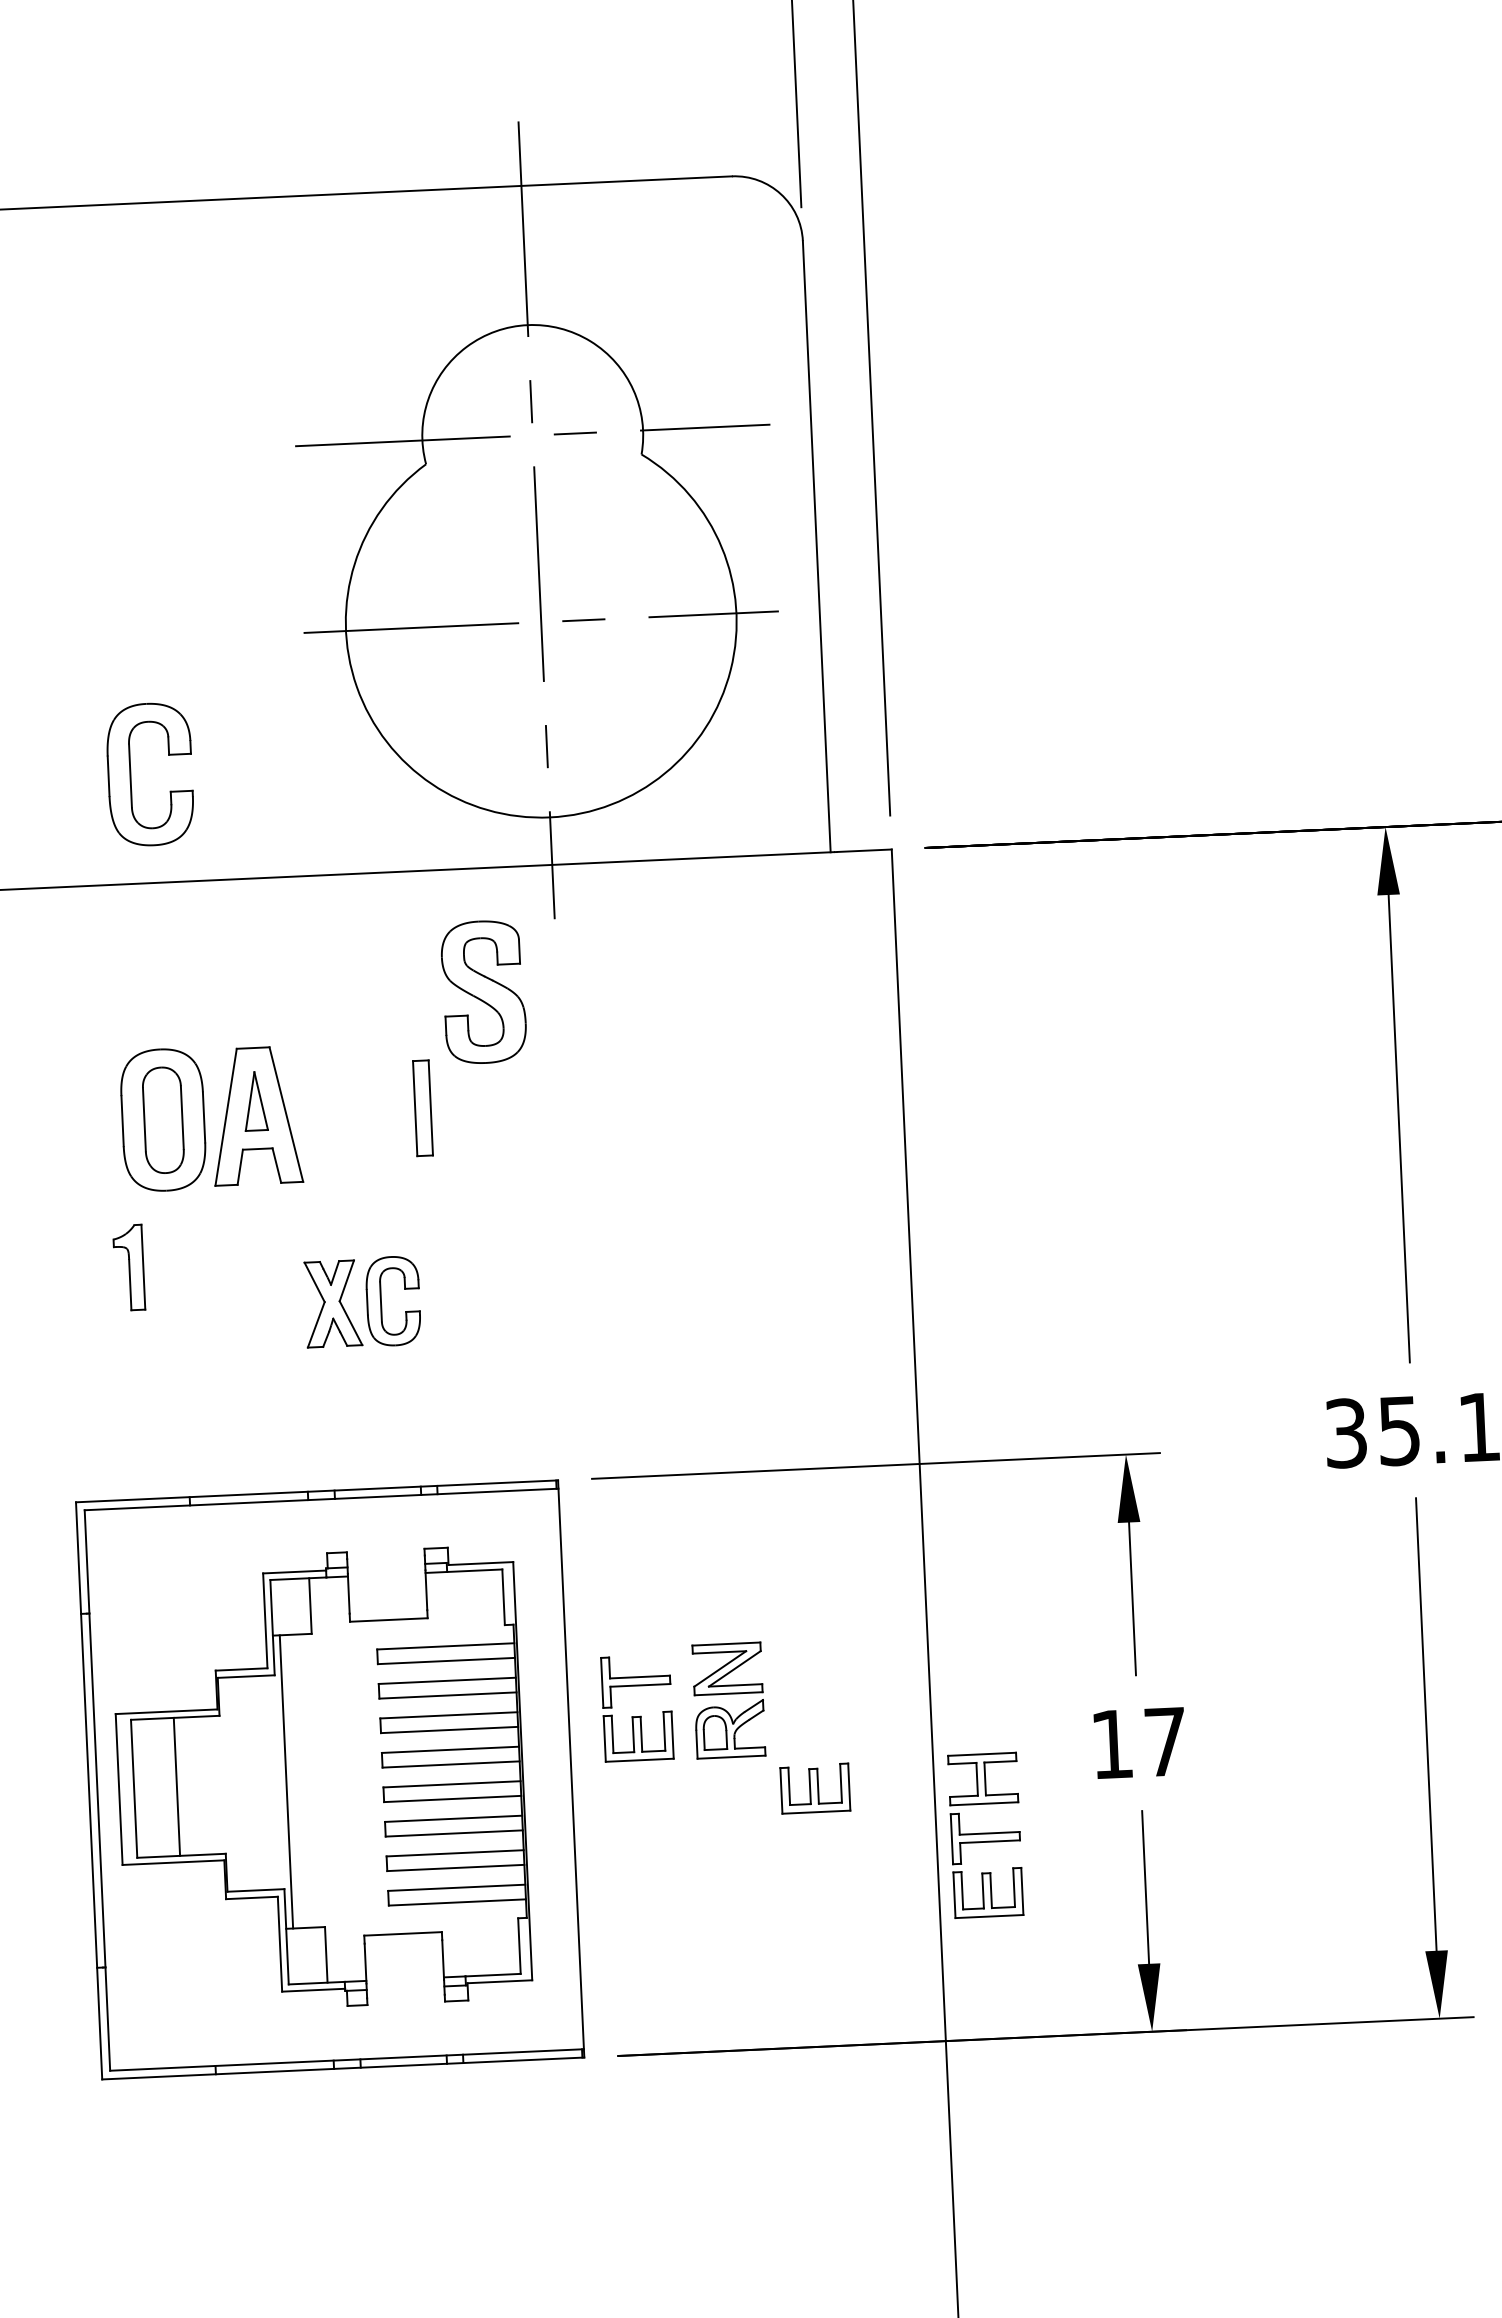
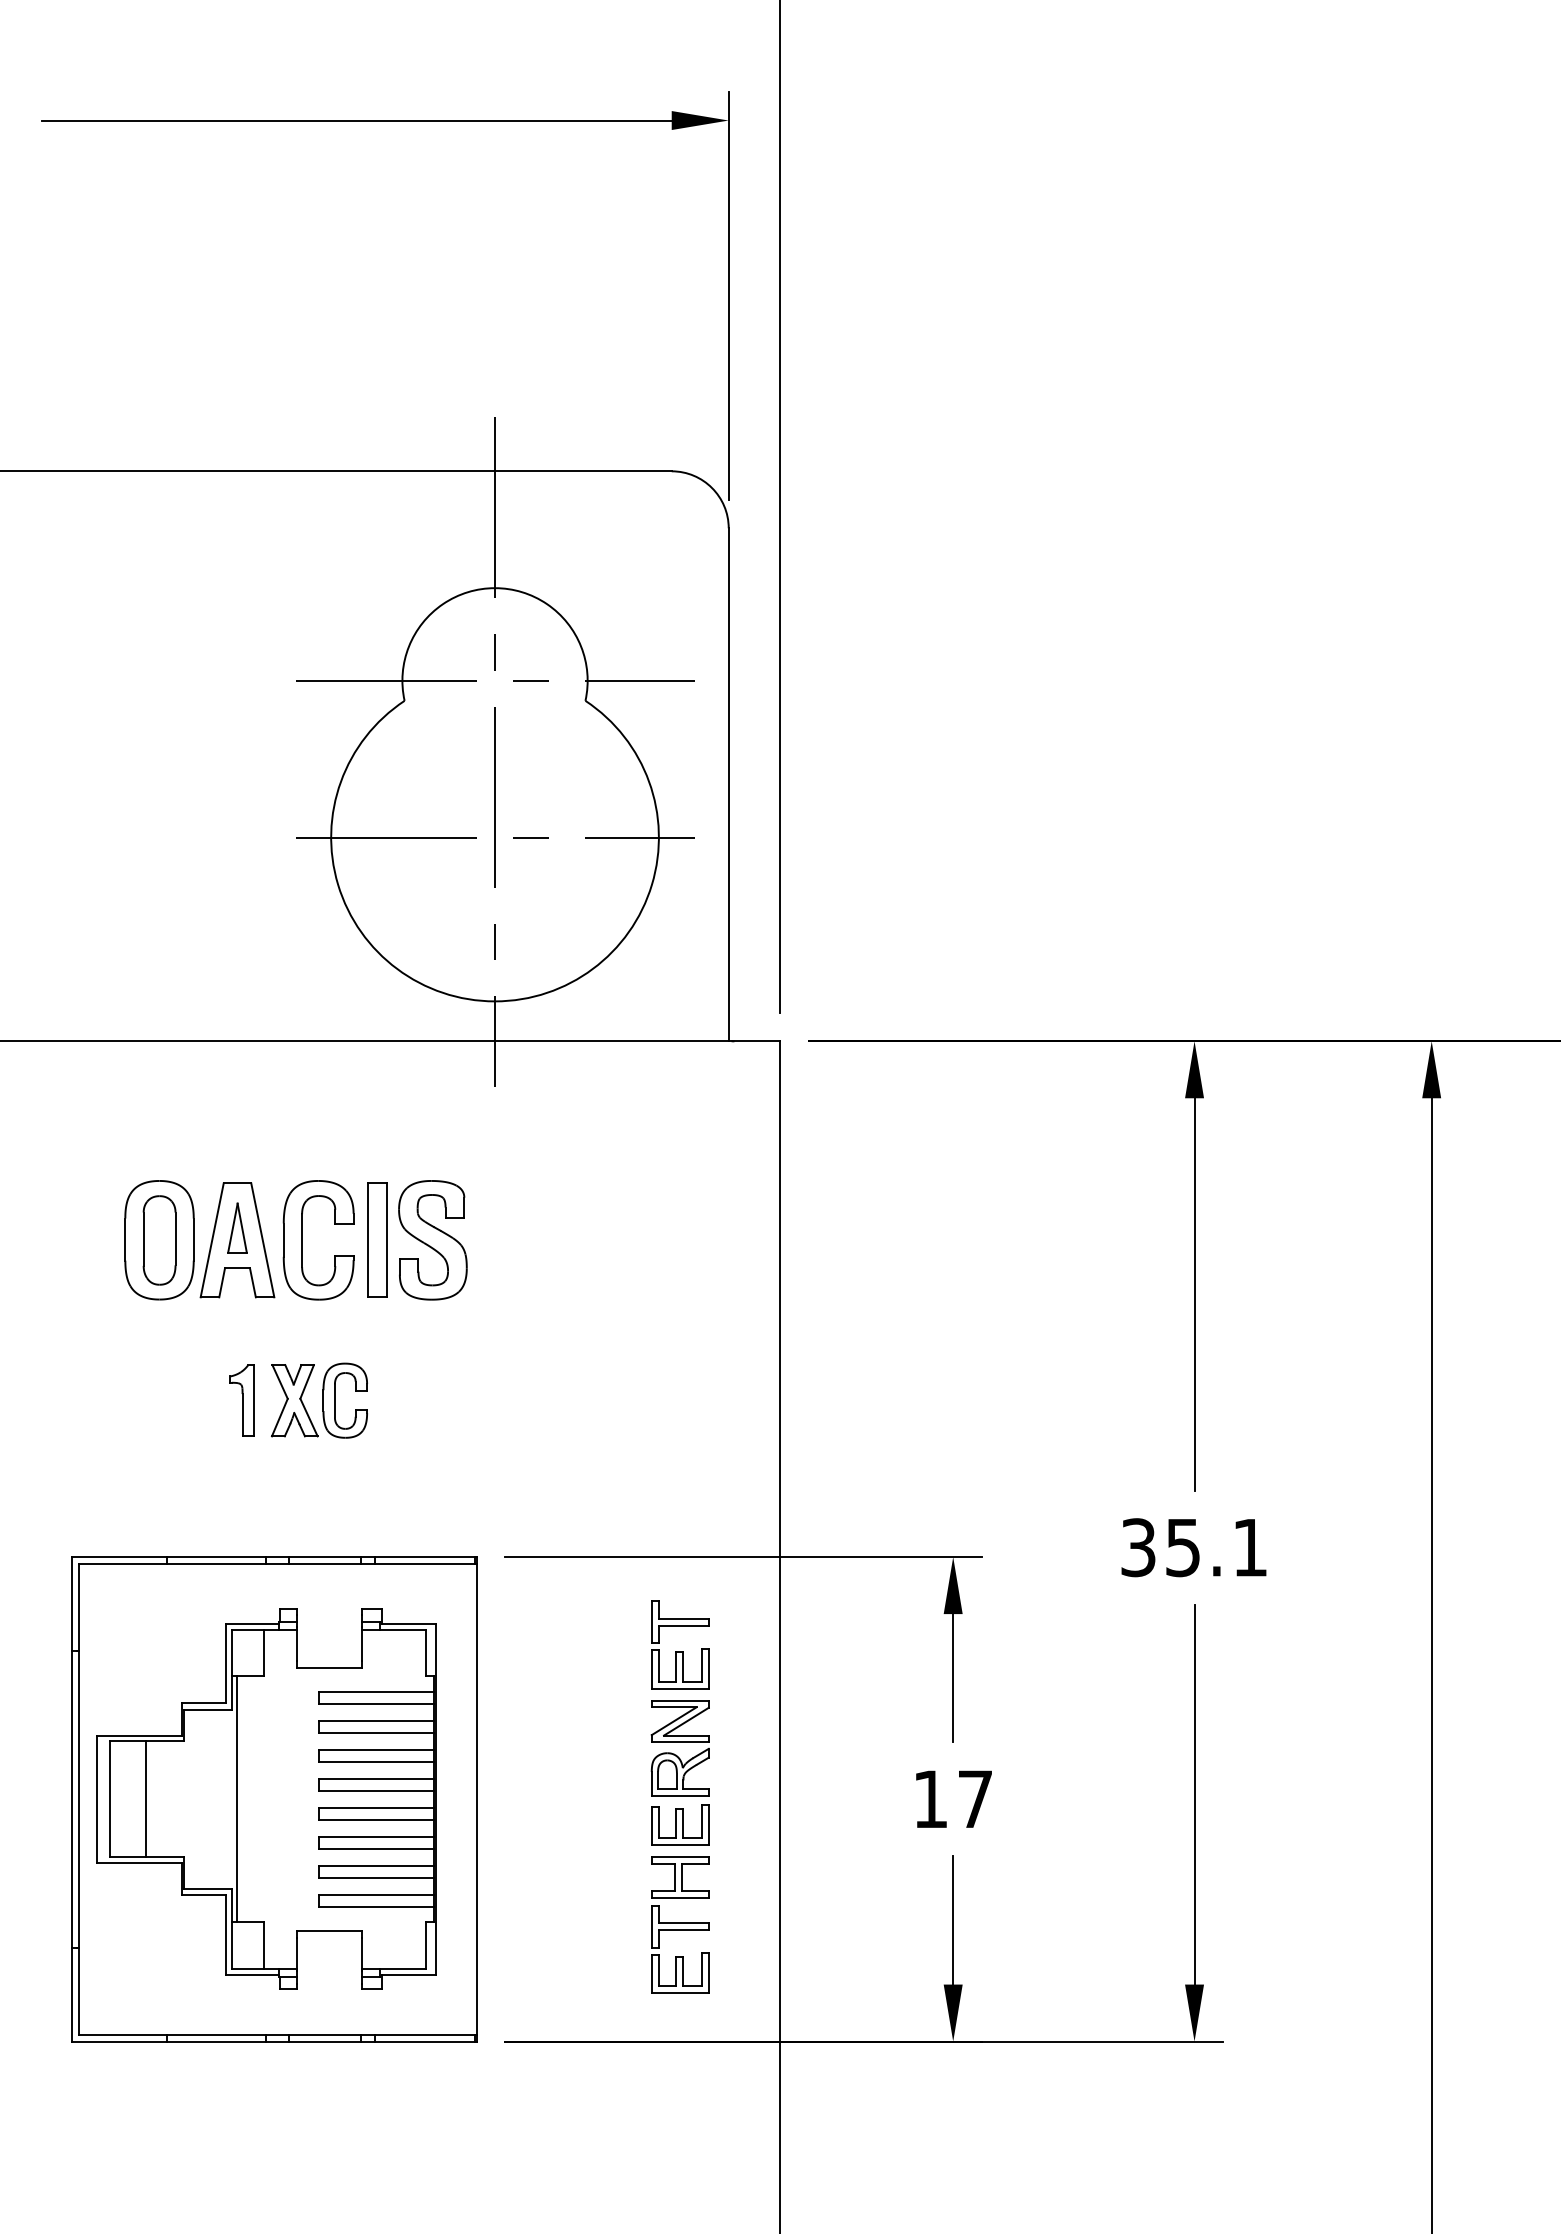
part: (130, 775) -> (302, 1240), moved
part: (483, 992) -> (432, 1240), moved
part: (422, 1107) -> (377, 1239), size x1.43
part: (128, 1267) -> (241, 1400), moved
part: (728, 1701) -> (679, 1748), moved
part: (638, 1715) -> (680, 1651), moved
part: (986, 1835) -> (680, 1924), moved

